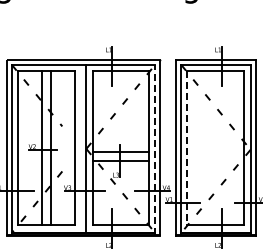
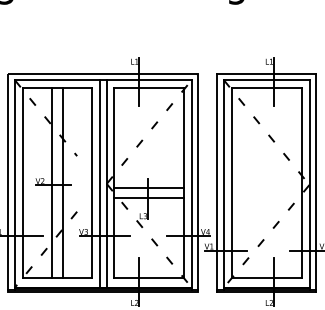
line: (80, 148) -> (99, 183), added
line: (187, 148) -> (231, 183), dashed -> solid
line: (155, 149) -> (192, 184), dashed -> solid

